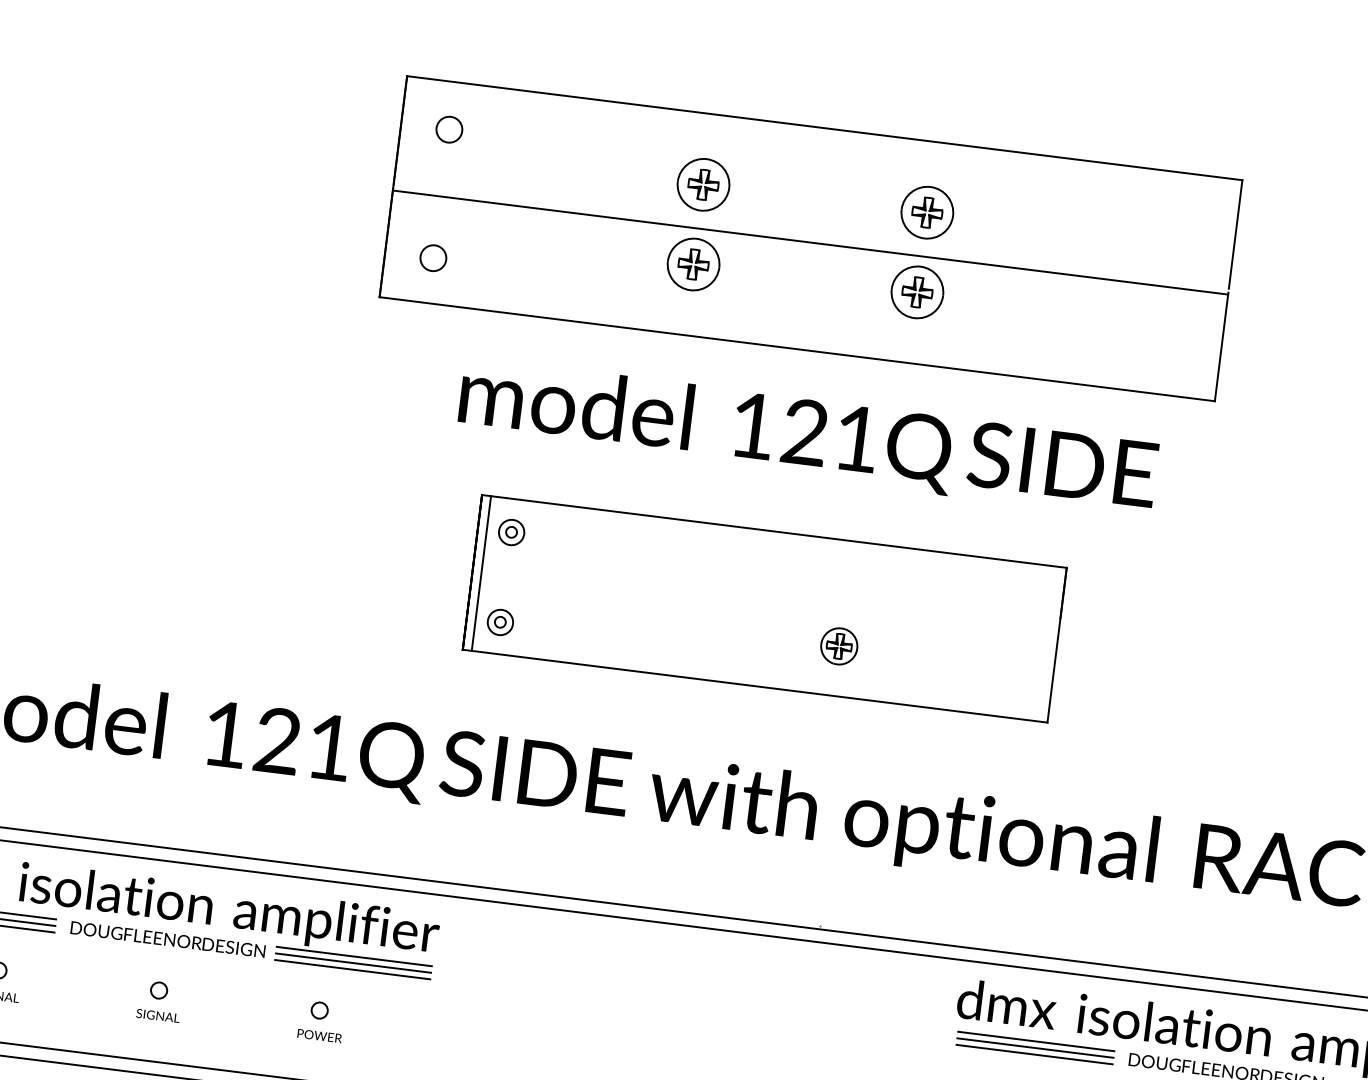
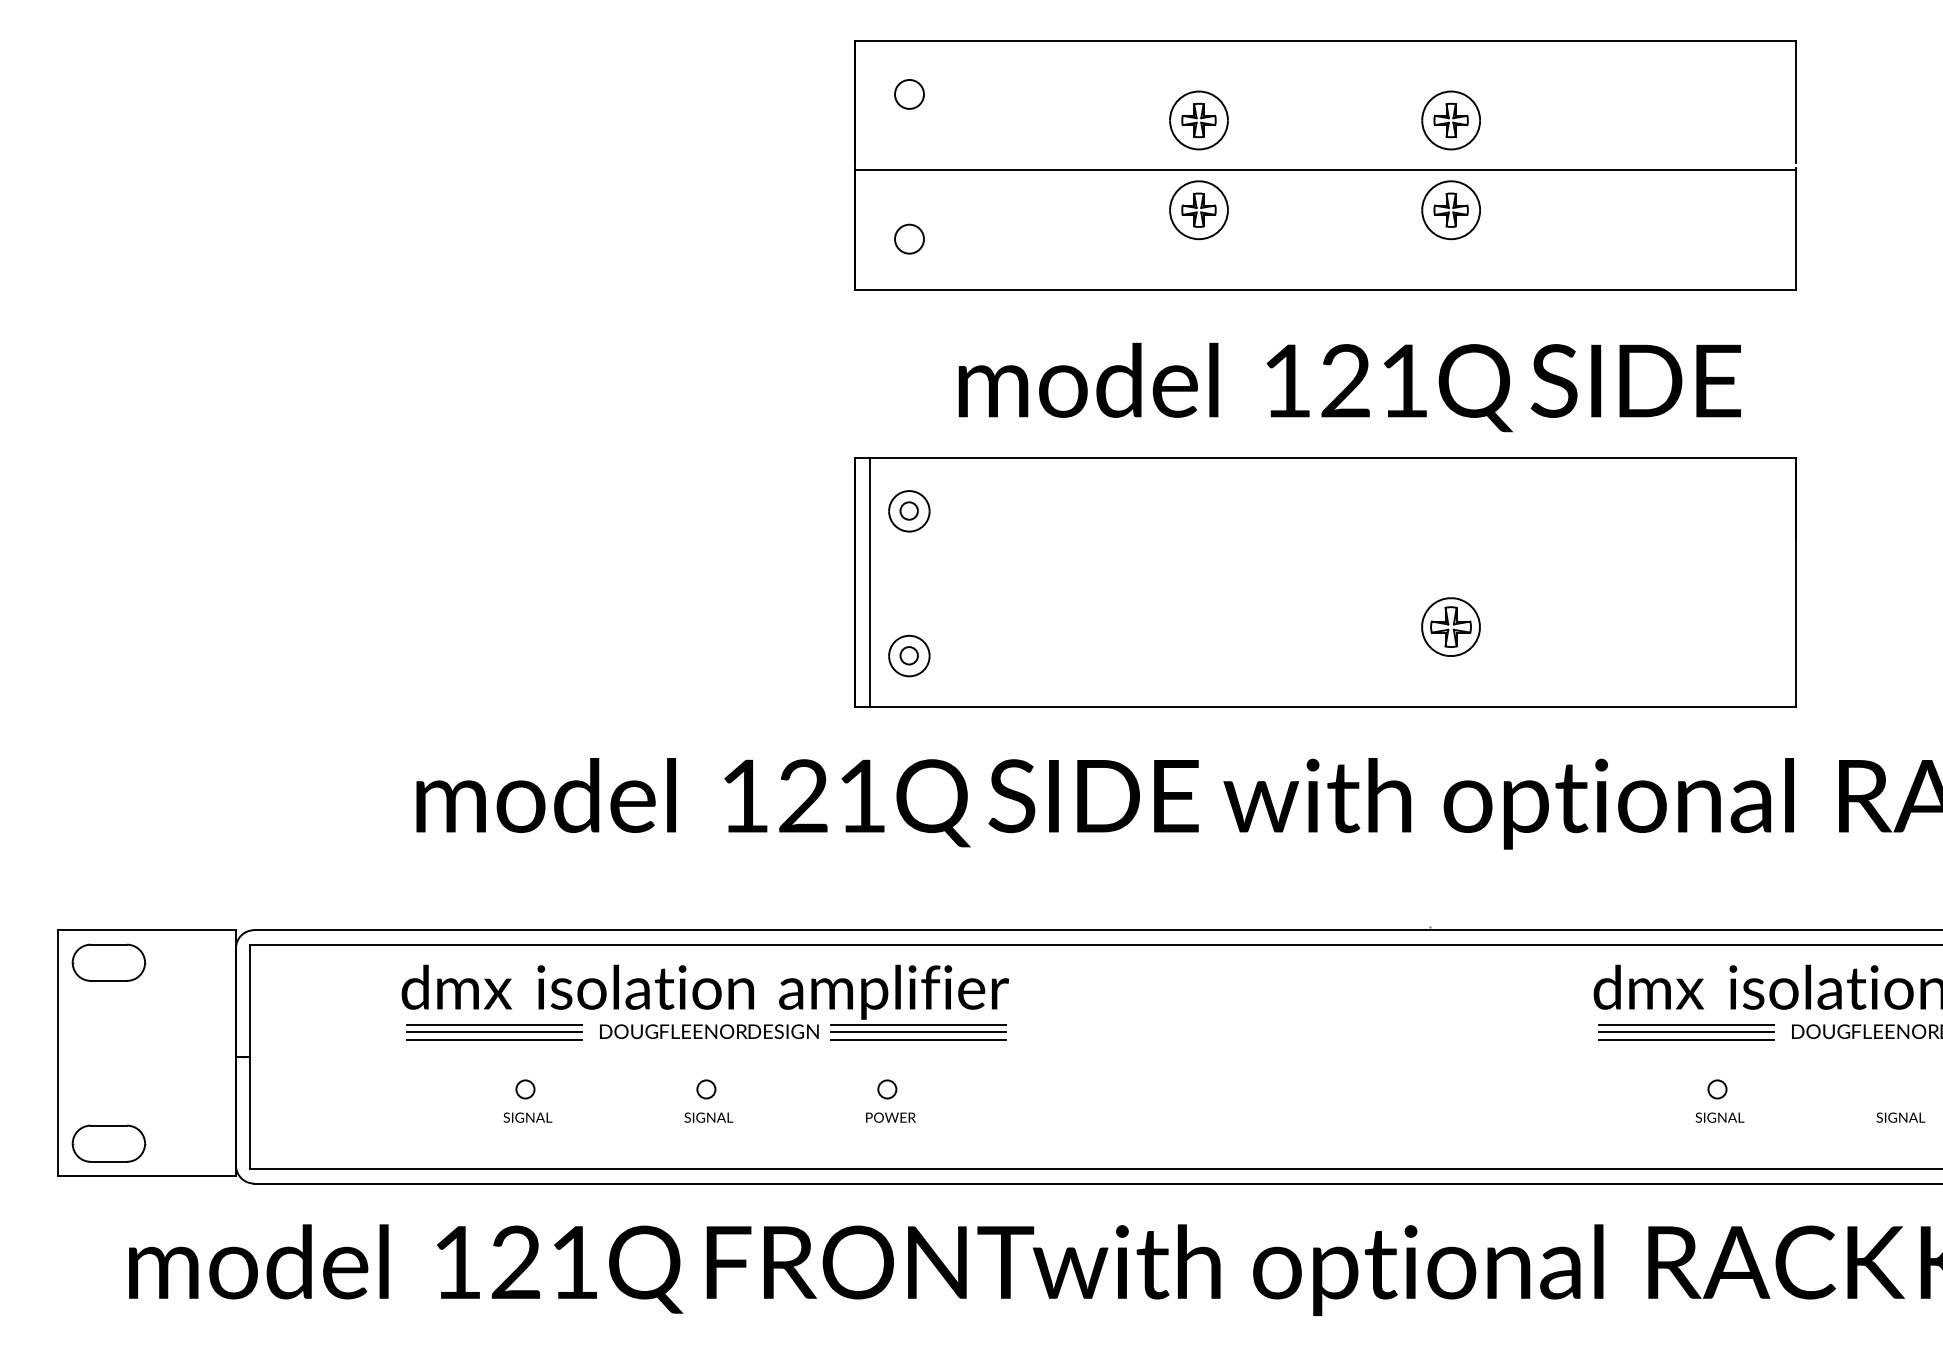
part: (764, 608) -> (1325, 582), size x1.43

